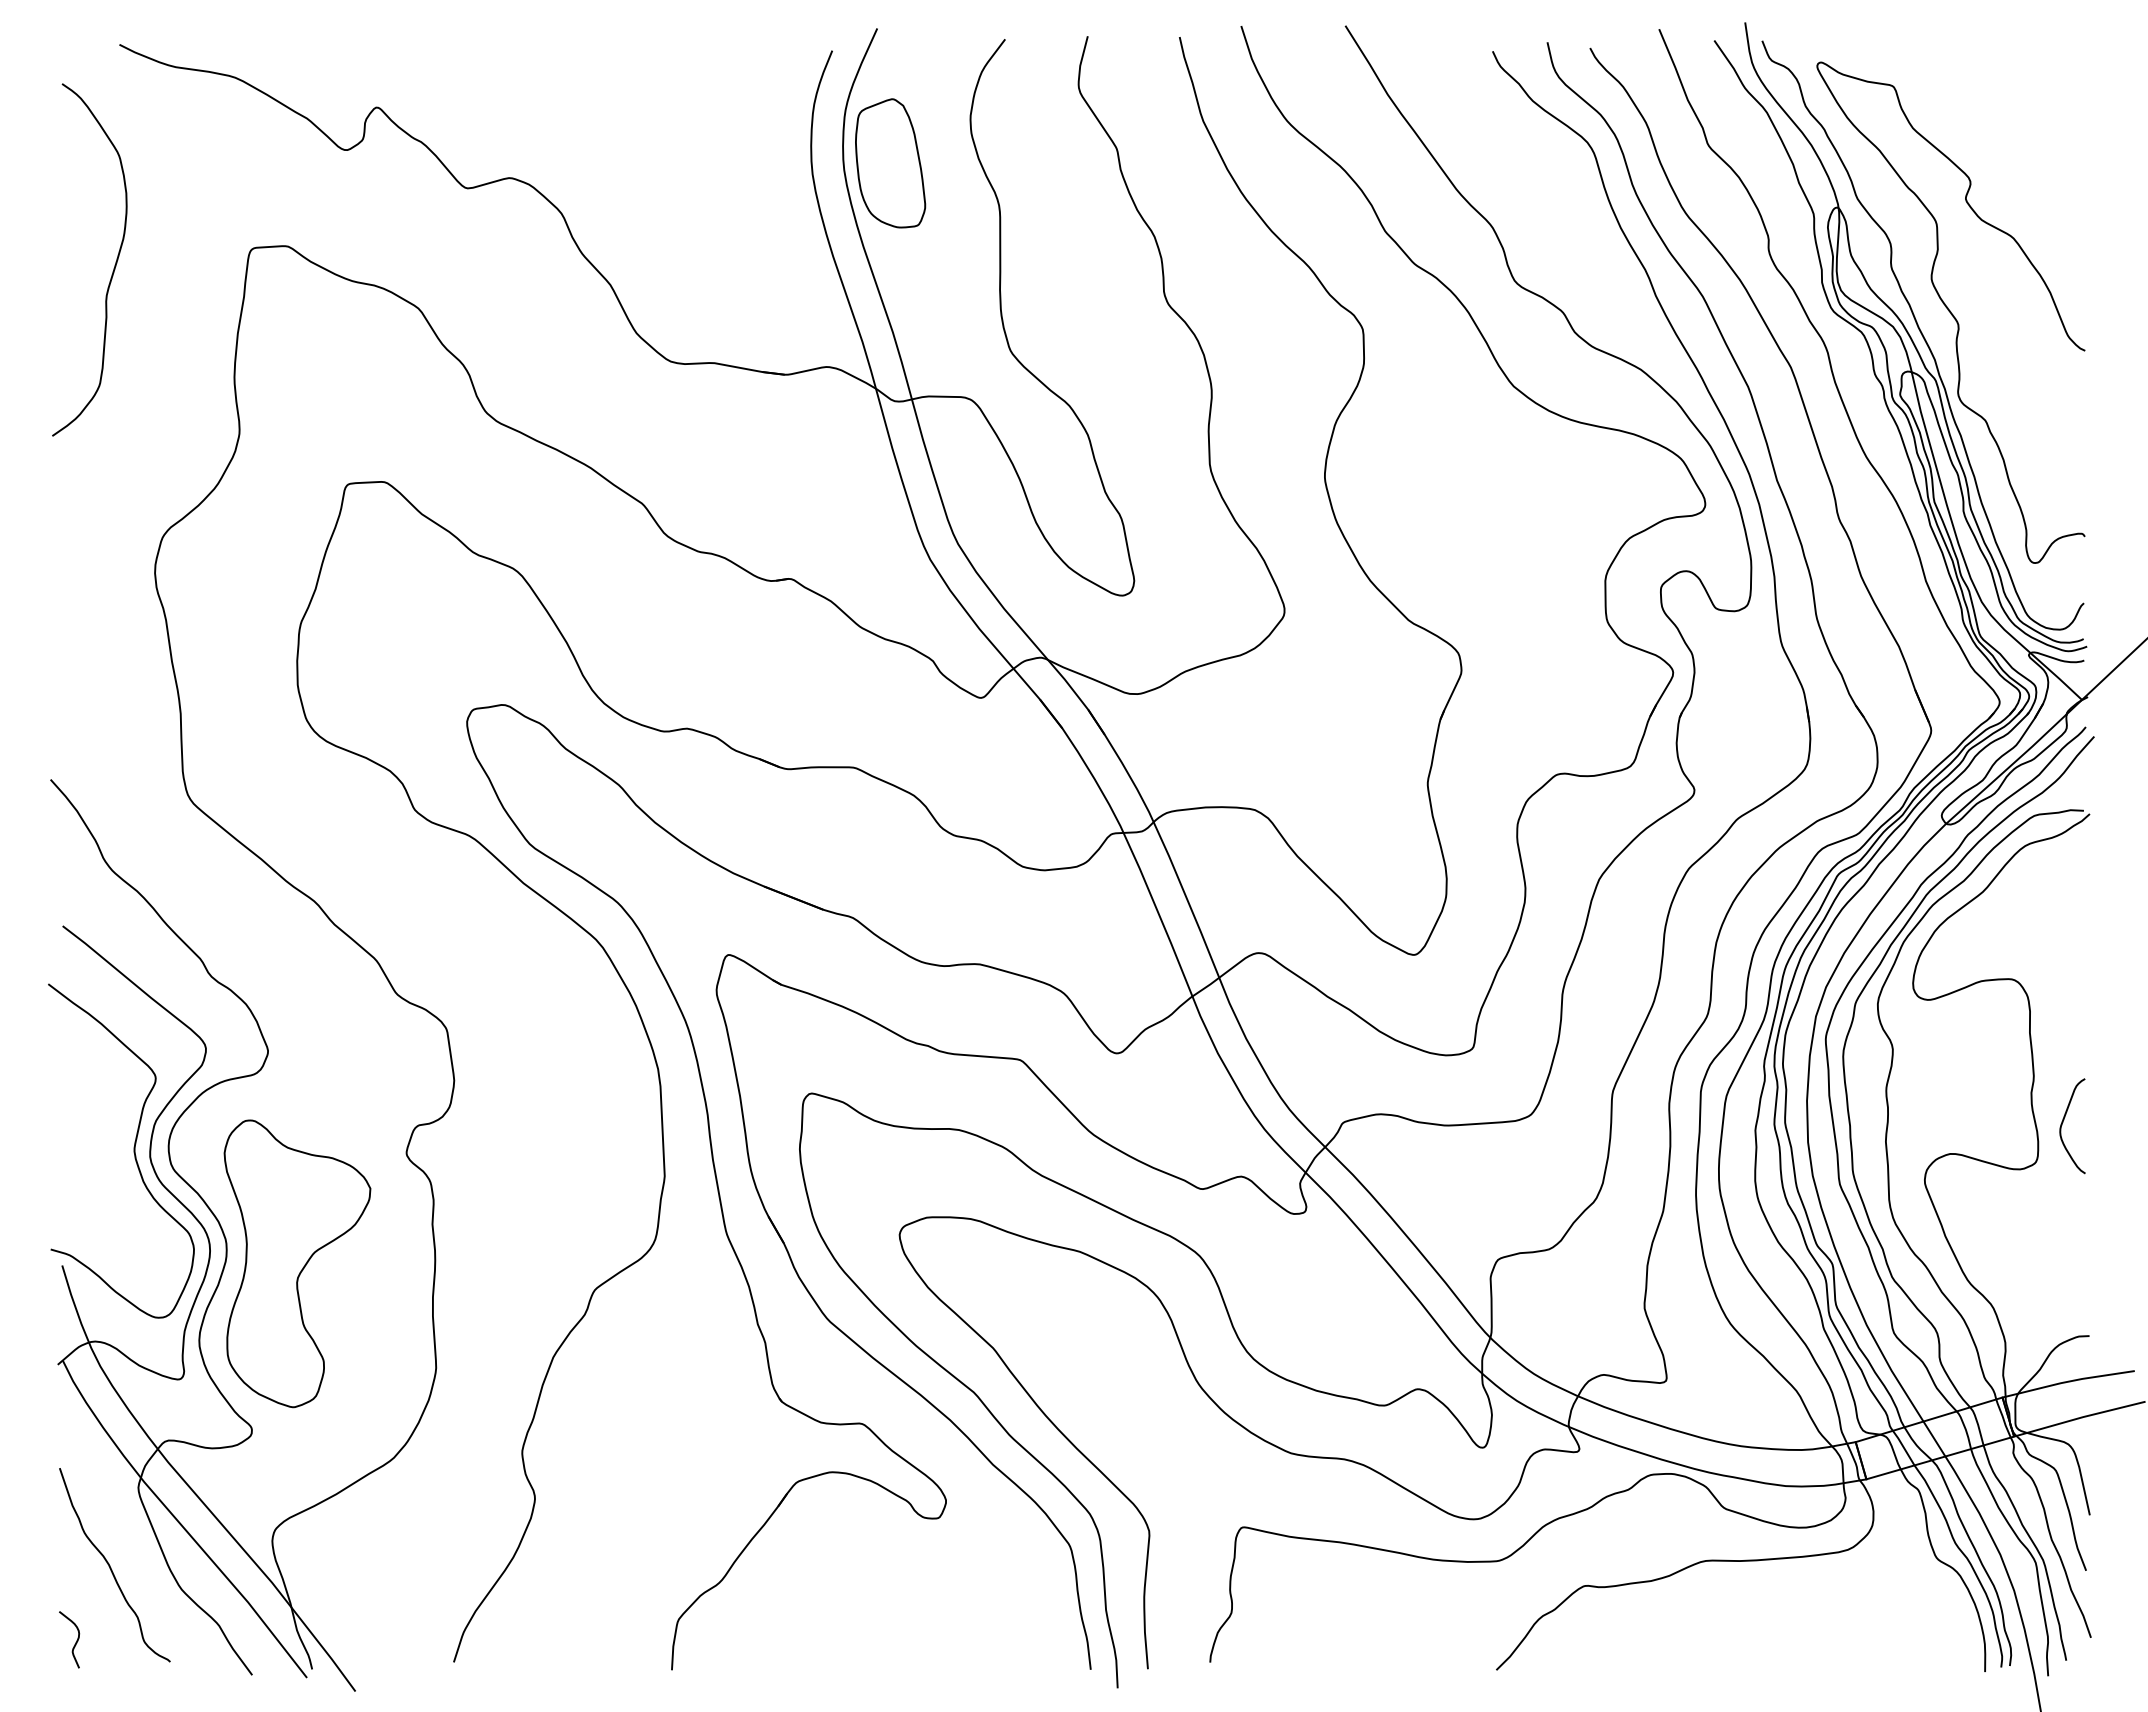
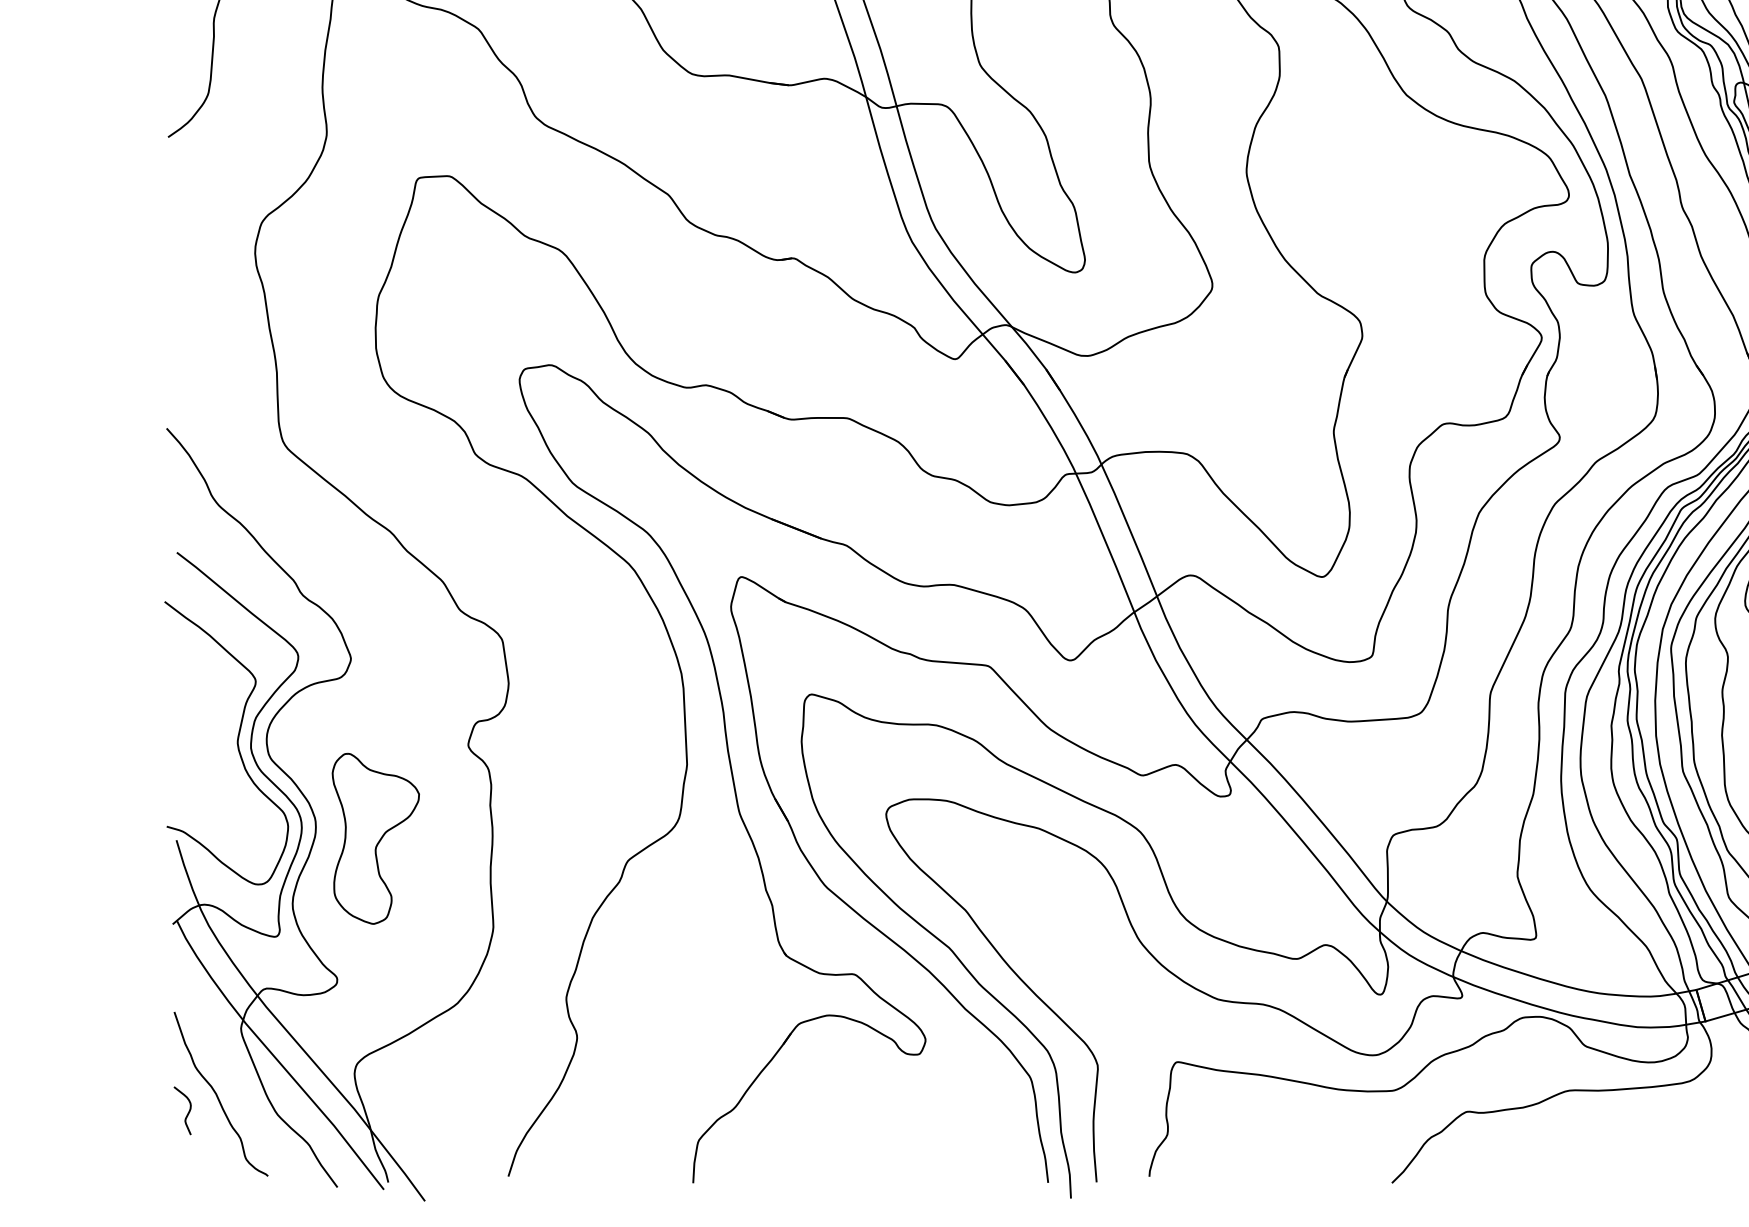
part: (297, 1263) -> (375, 838), size x0.7
curve: (75, 1642) -> (187, 1113), moved

